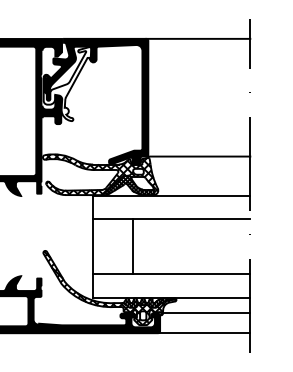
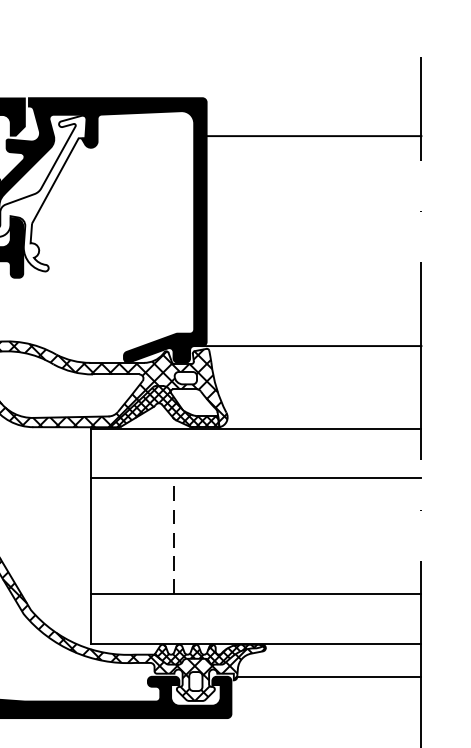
line: (198, 38) -> (312, 135), moved
line: (132, 246) -> (173, 535), solid -> dashed
line: (204, 333) -> (324, 718), removed

